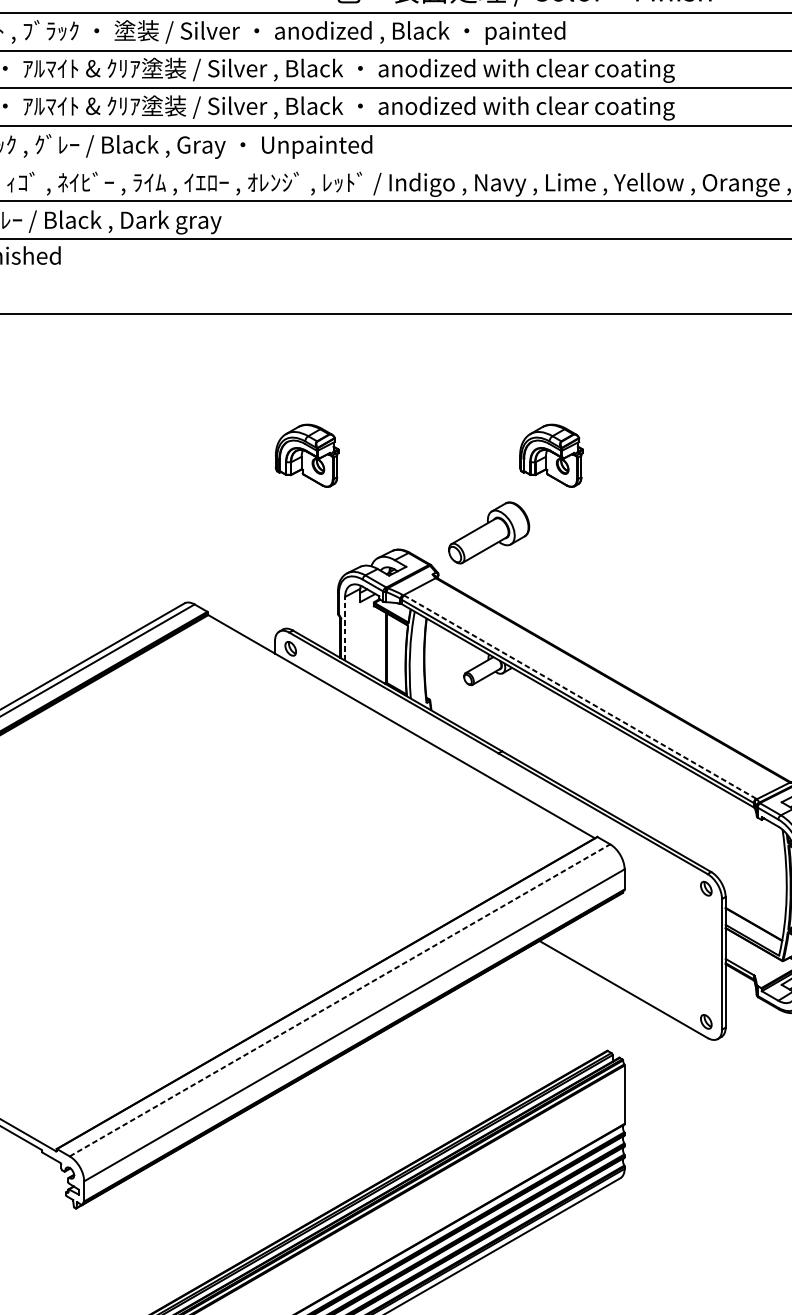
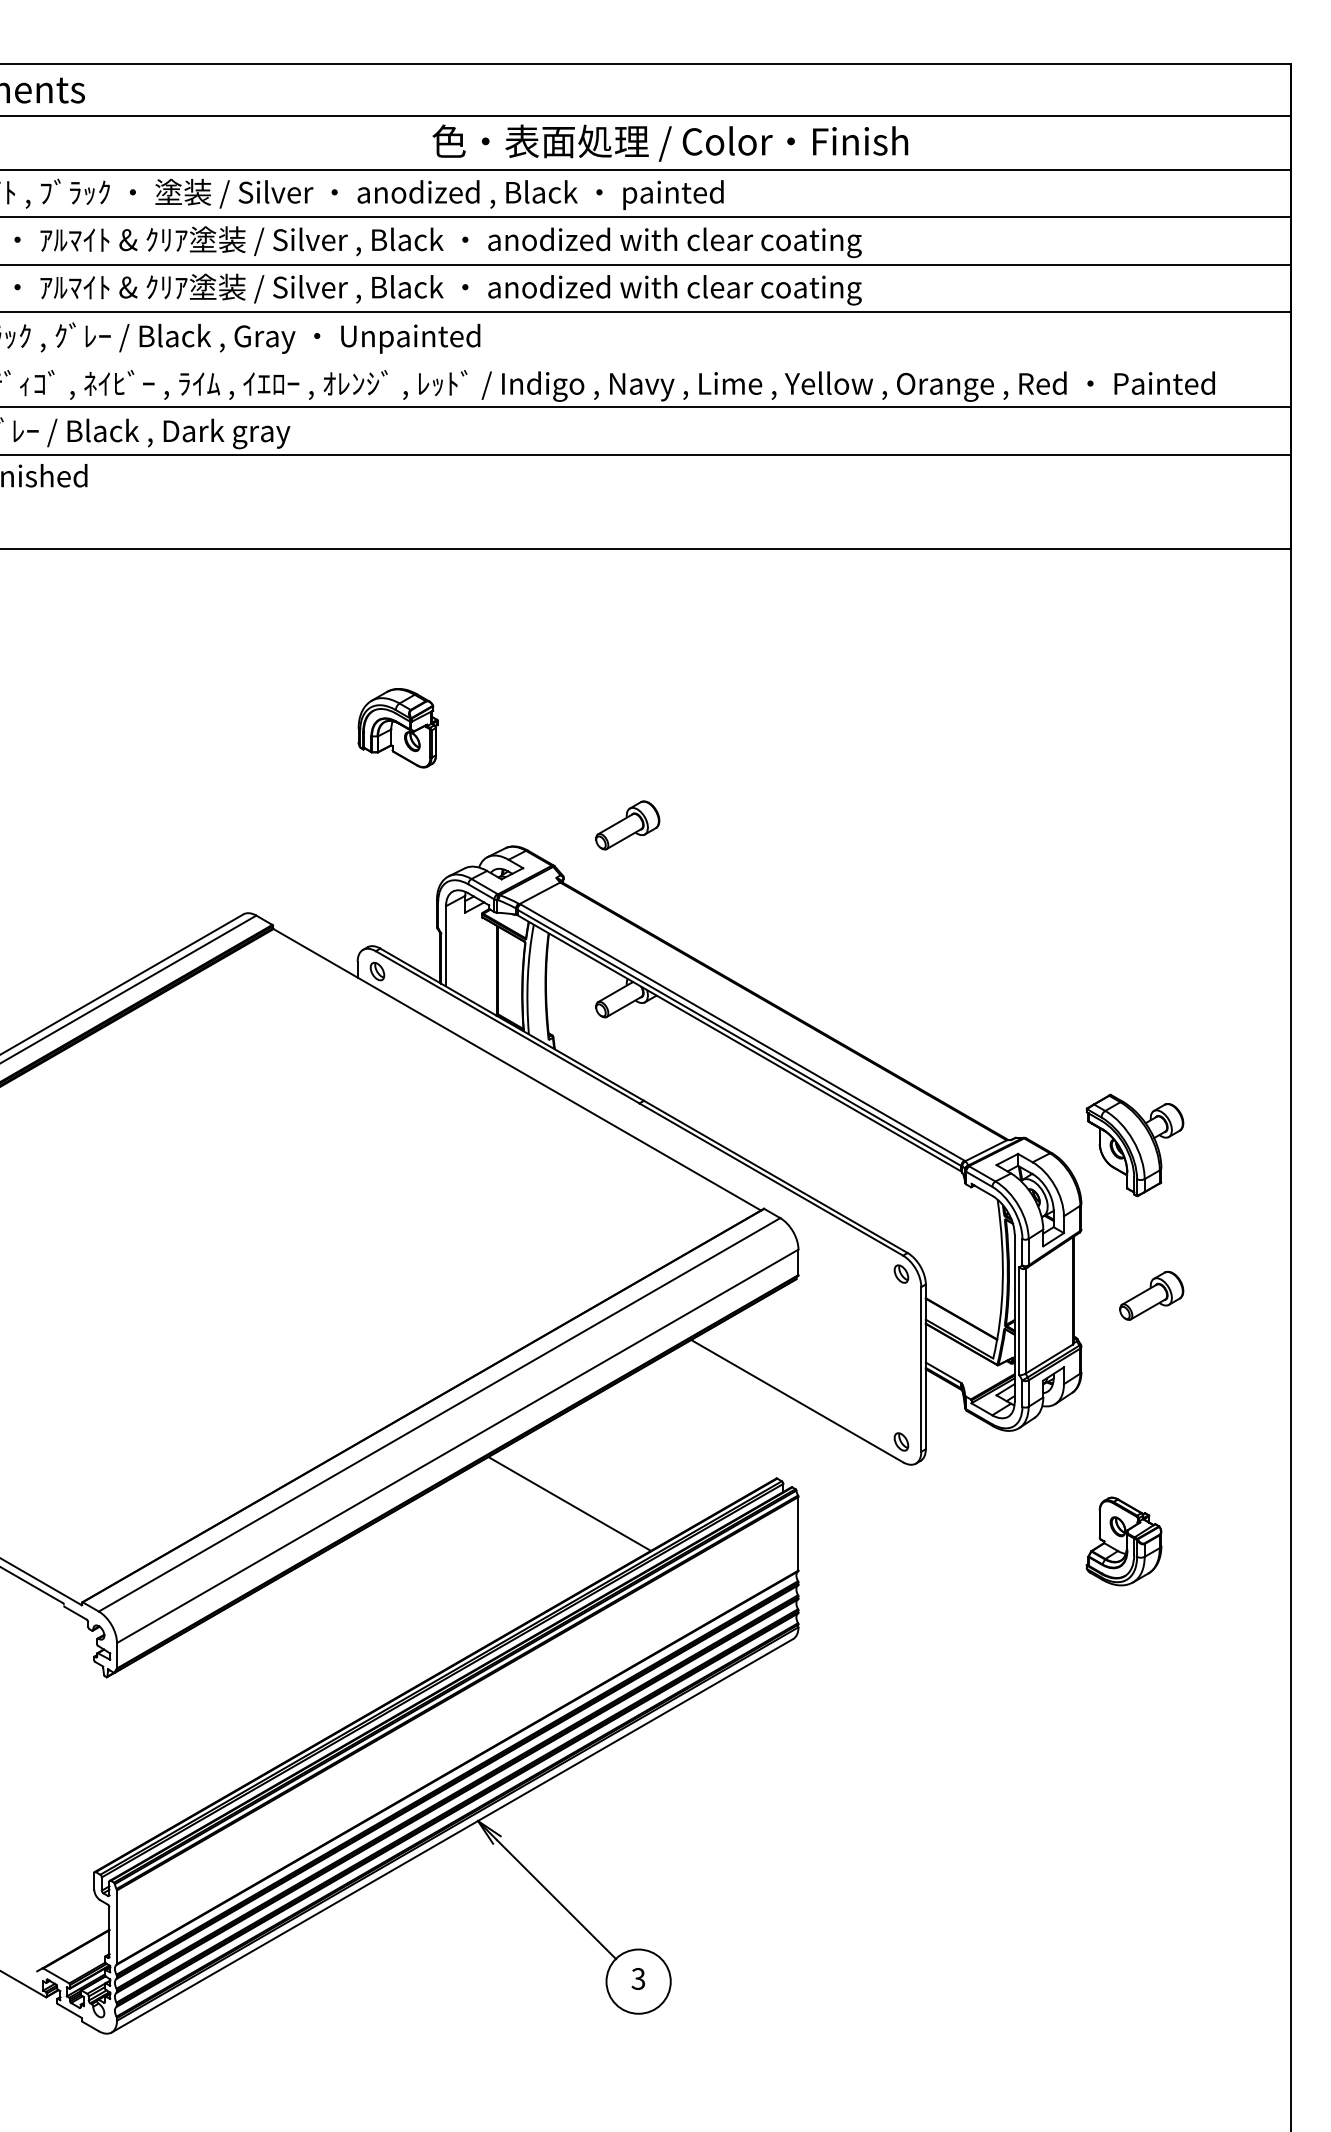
part: (550, 456) -> (705, 728), removed
part: (489, 532) -> (627, 825), size x0.62
line: (345, 628) -> (446, 945), dashed -> solid
line: (580, 697) -> (742, 1032), dashed -> solid
line: (340, 1000) -> (440, 1414), dashed -> solid
line: (443, 1070) -> (569, 1503), added

